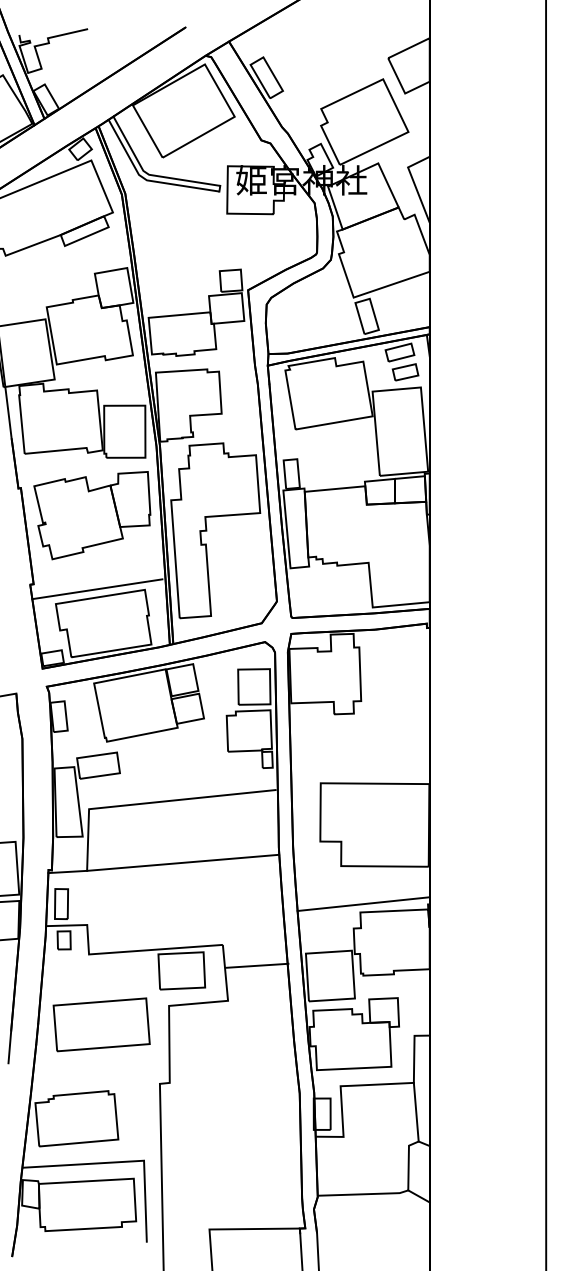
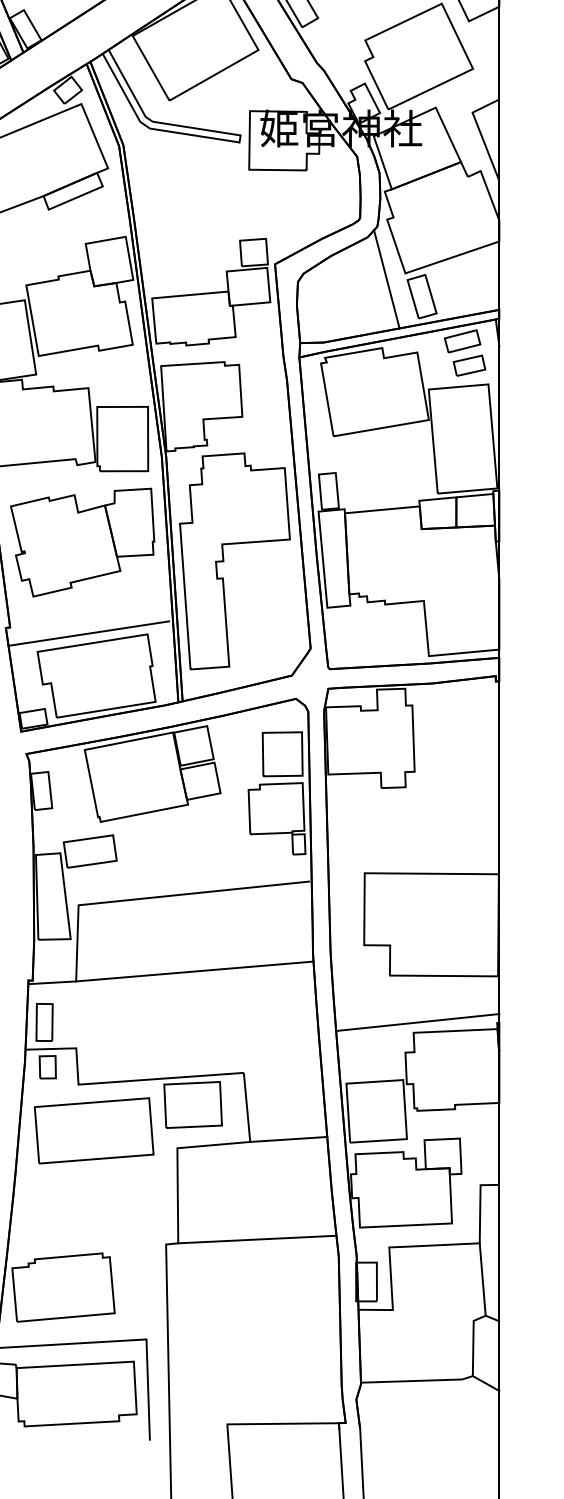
line: (338, 302) -> (386, 279), added
line: (257, 965) -> (289, 1139), moved
part: (101, 1024) -> (93, 1130), moved
line: (233, 1079) -> (256, 1239), added

